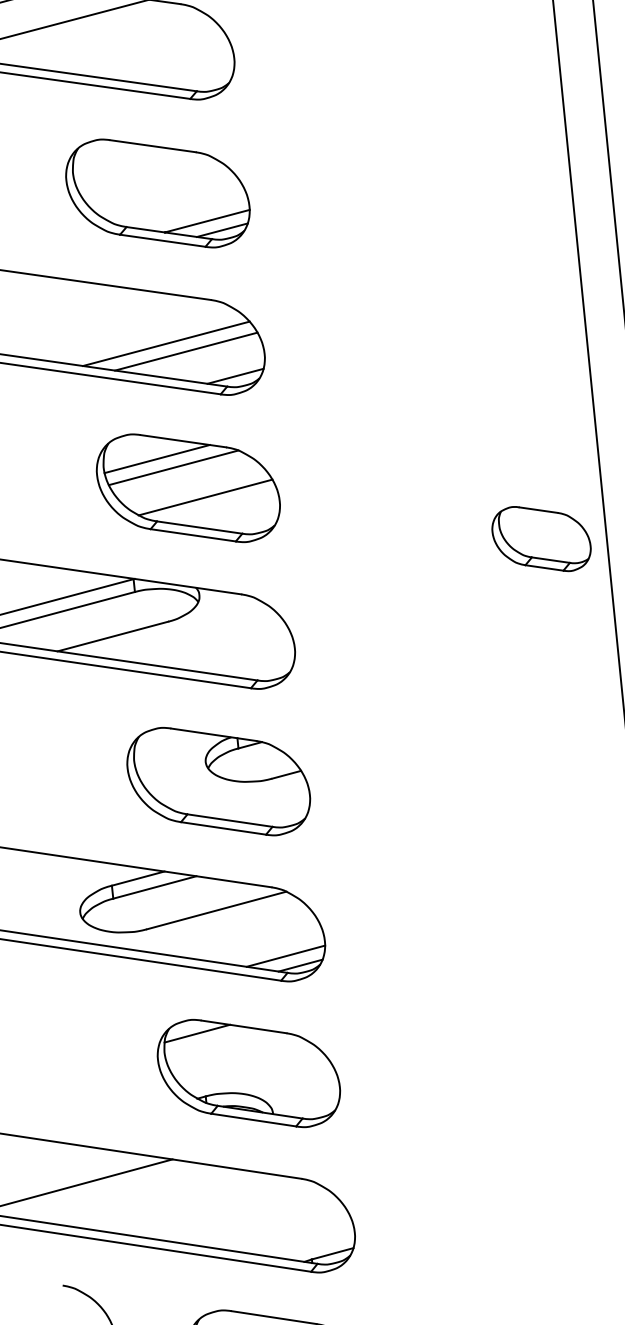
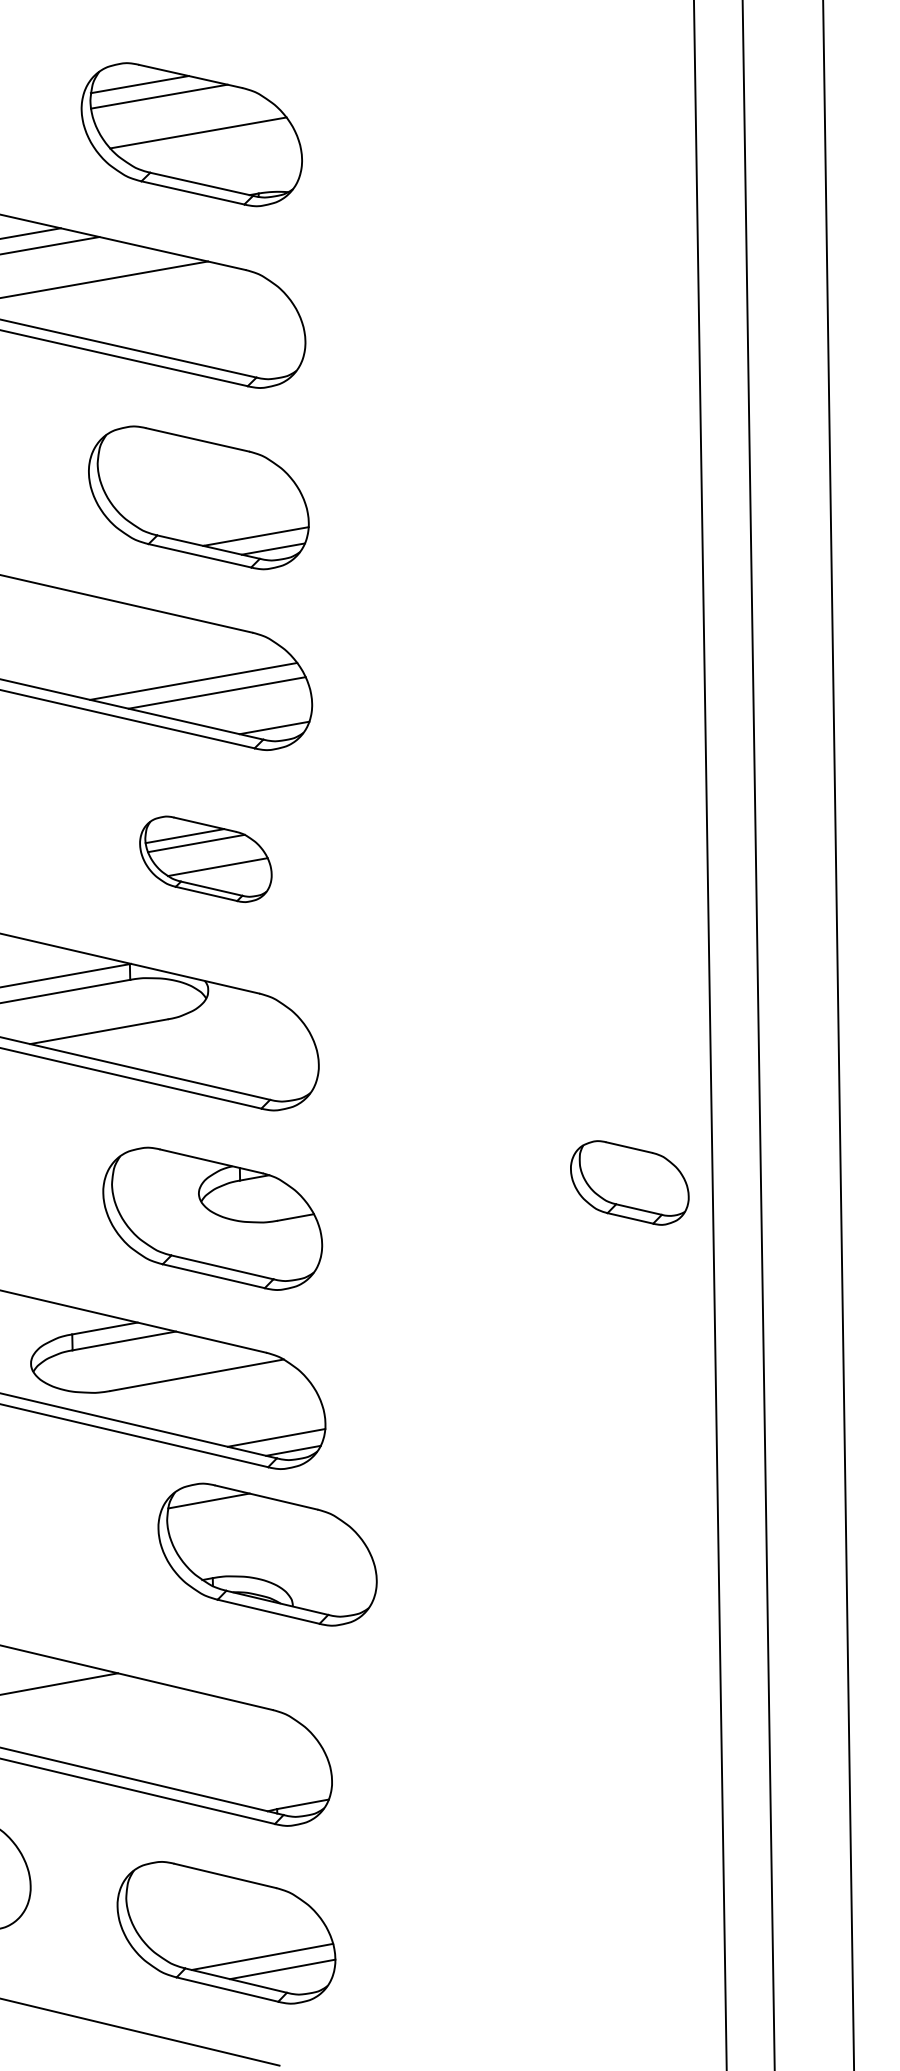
part: (188, 488) -> (205, 859), size x0.6
part: (541, 538) -> (629, 1182), moved
part: (248, 1073) -> (267, 1554), moved

